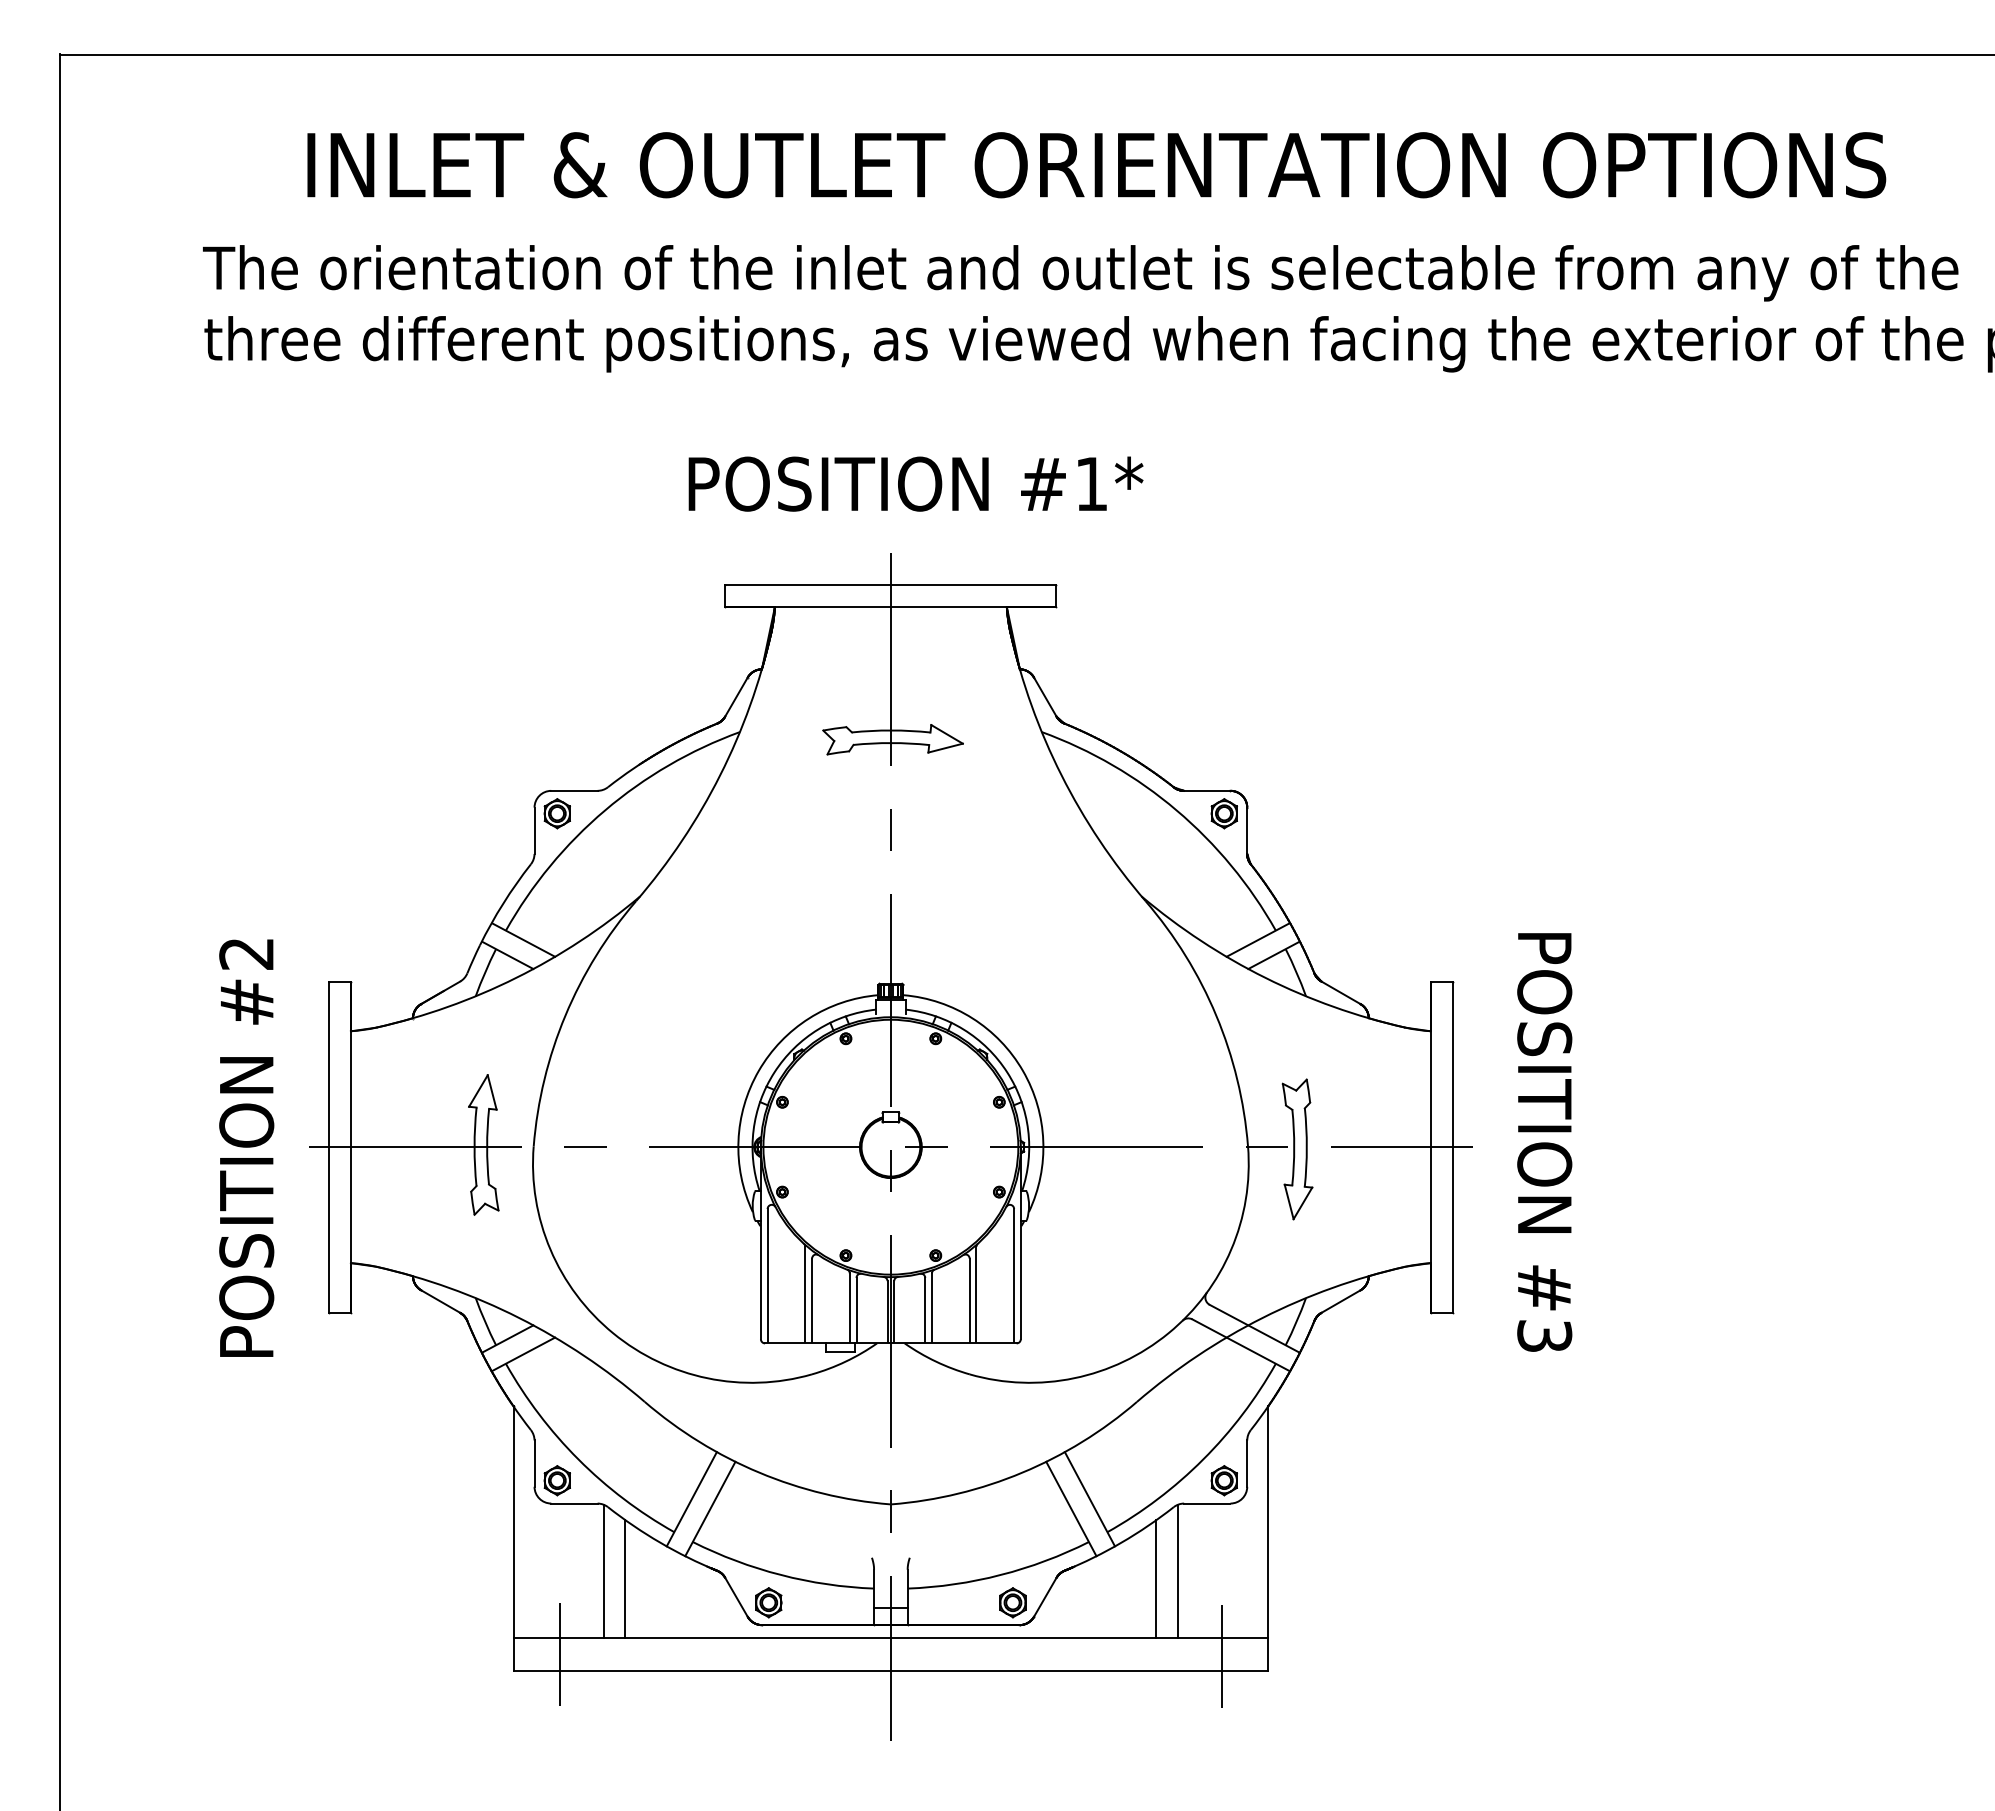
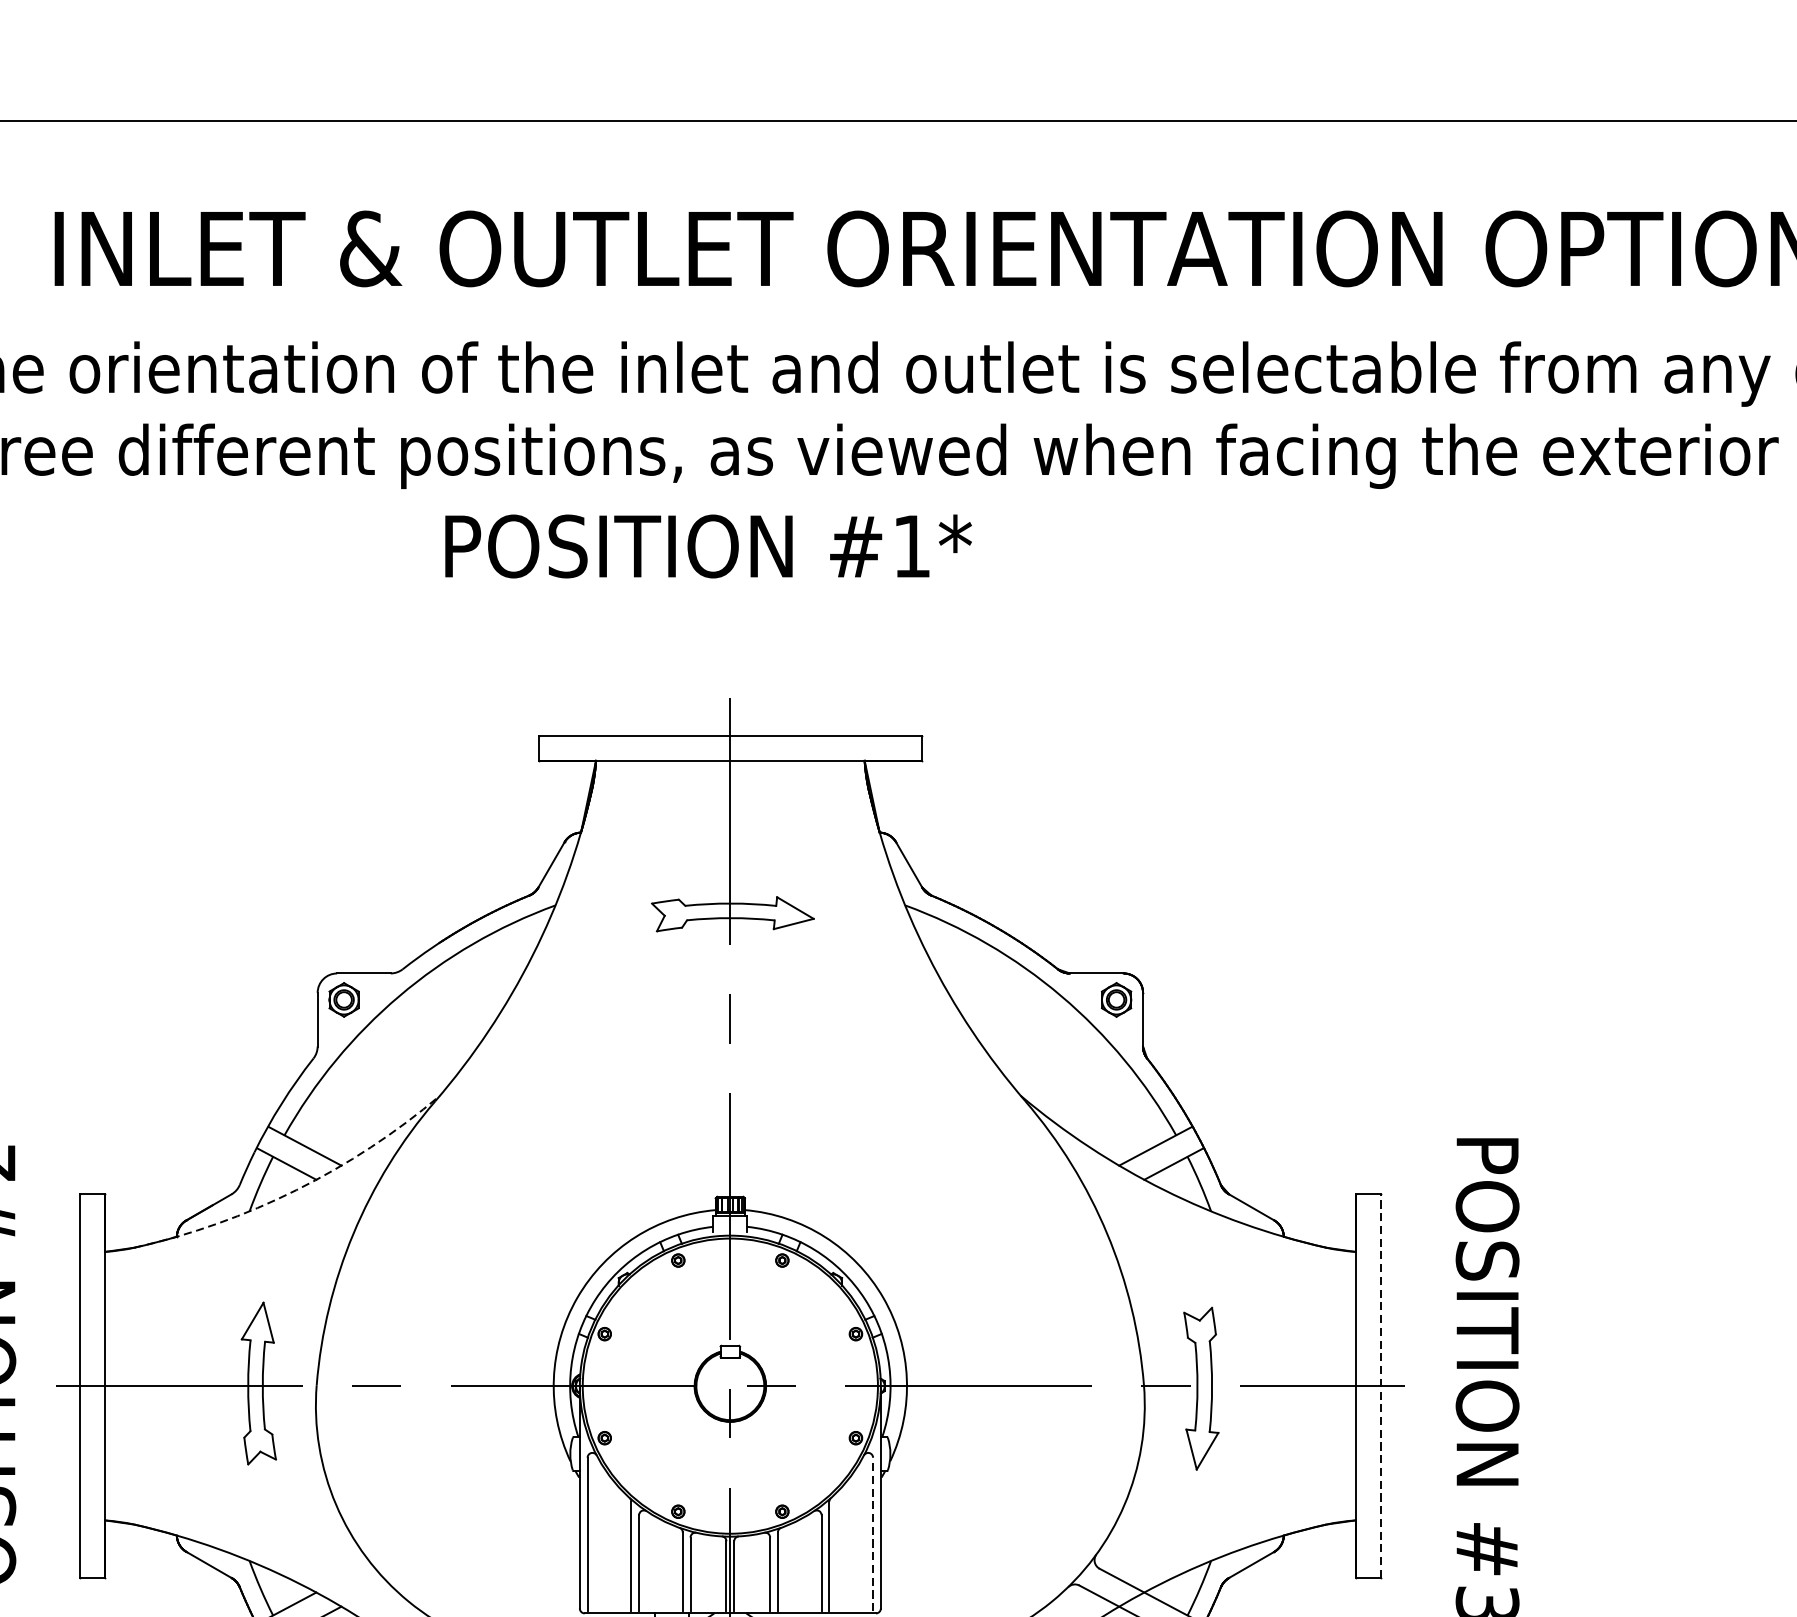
text: (915, 483) -> (707, 545), moved
arc: (516, 977) -> (296, 1189), solid -> dashed
line: (1452, 1147) -> (1380, 1386), solid -> dashed
line: (1014, 1274) -> (873, 1533), solid -> dashed

